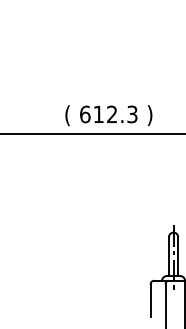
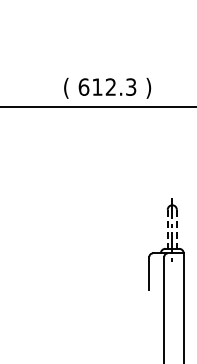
line: (168, 256) -> (167, 229), solid -> dashed
line: (177, 256) -> (176, 229), solid -> dashed

